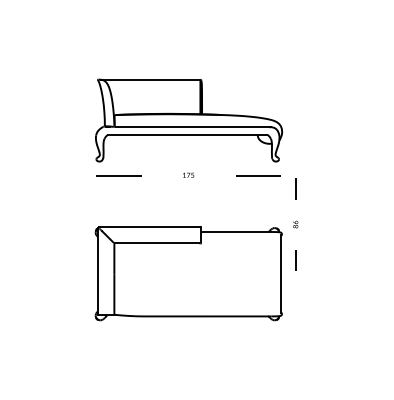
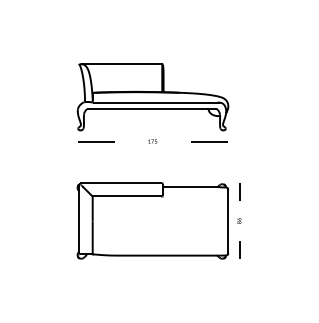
part: (295, 224) -> (239, 220), moved

